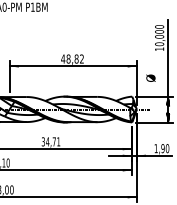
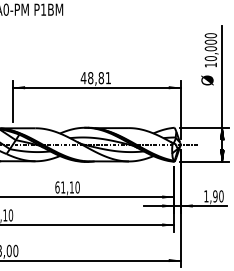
text: (81, 58) -> (107, 77), 48,82 -> 48,81
text: (150, 78) -> (207, 80), moved
text: (51, 141) -> (67, 187), 34,71 -> 61,10

